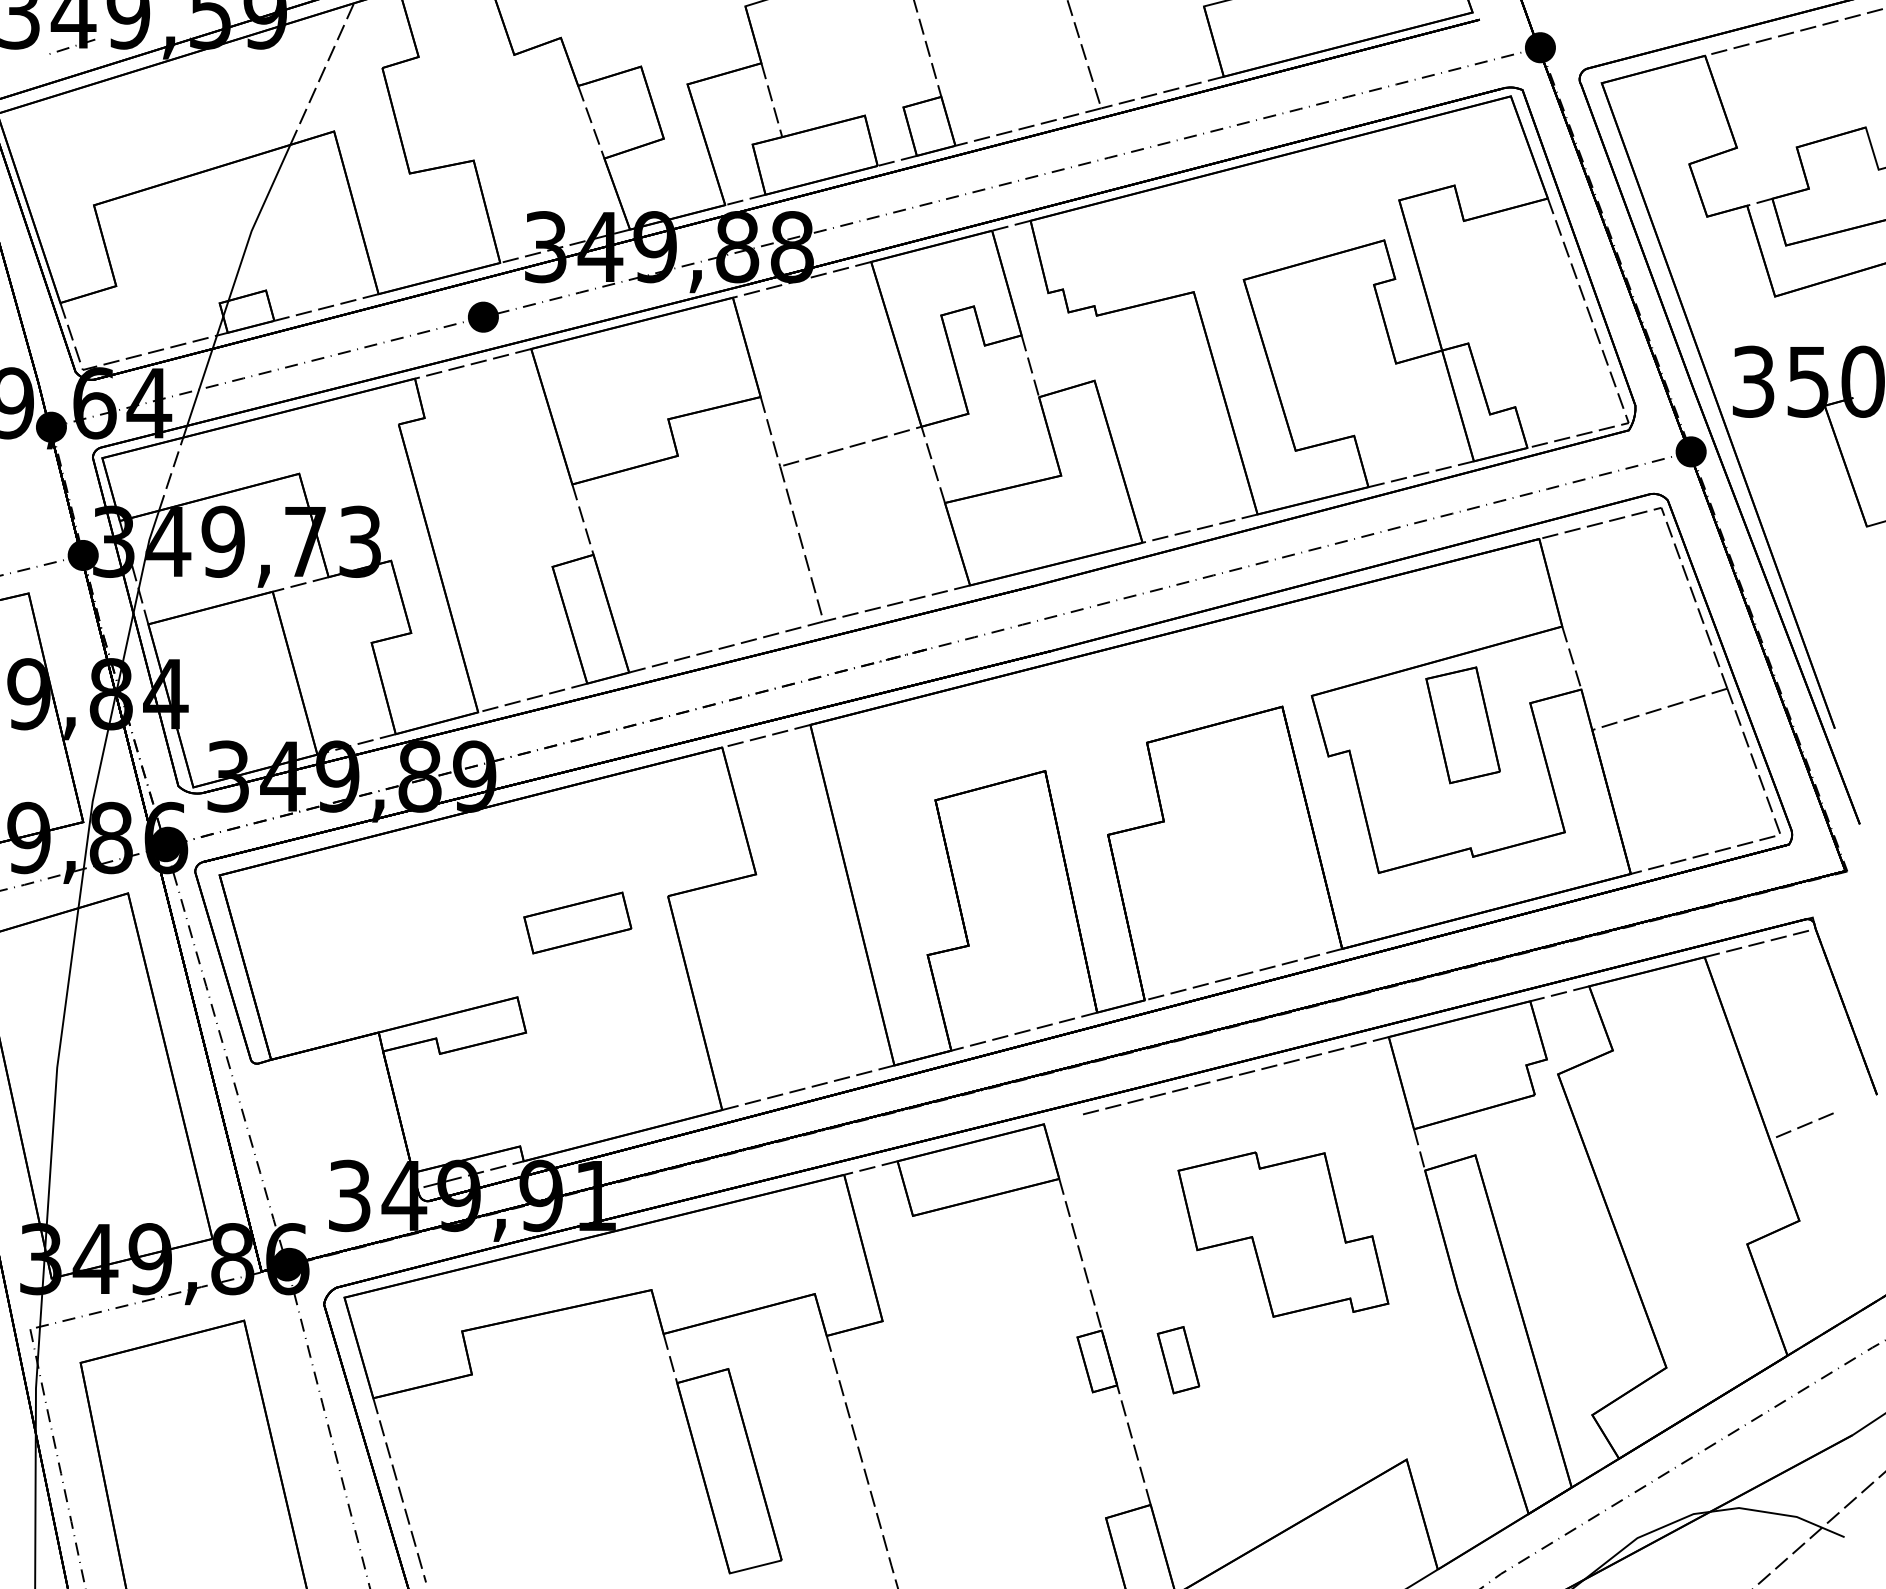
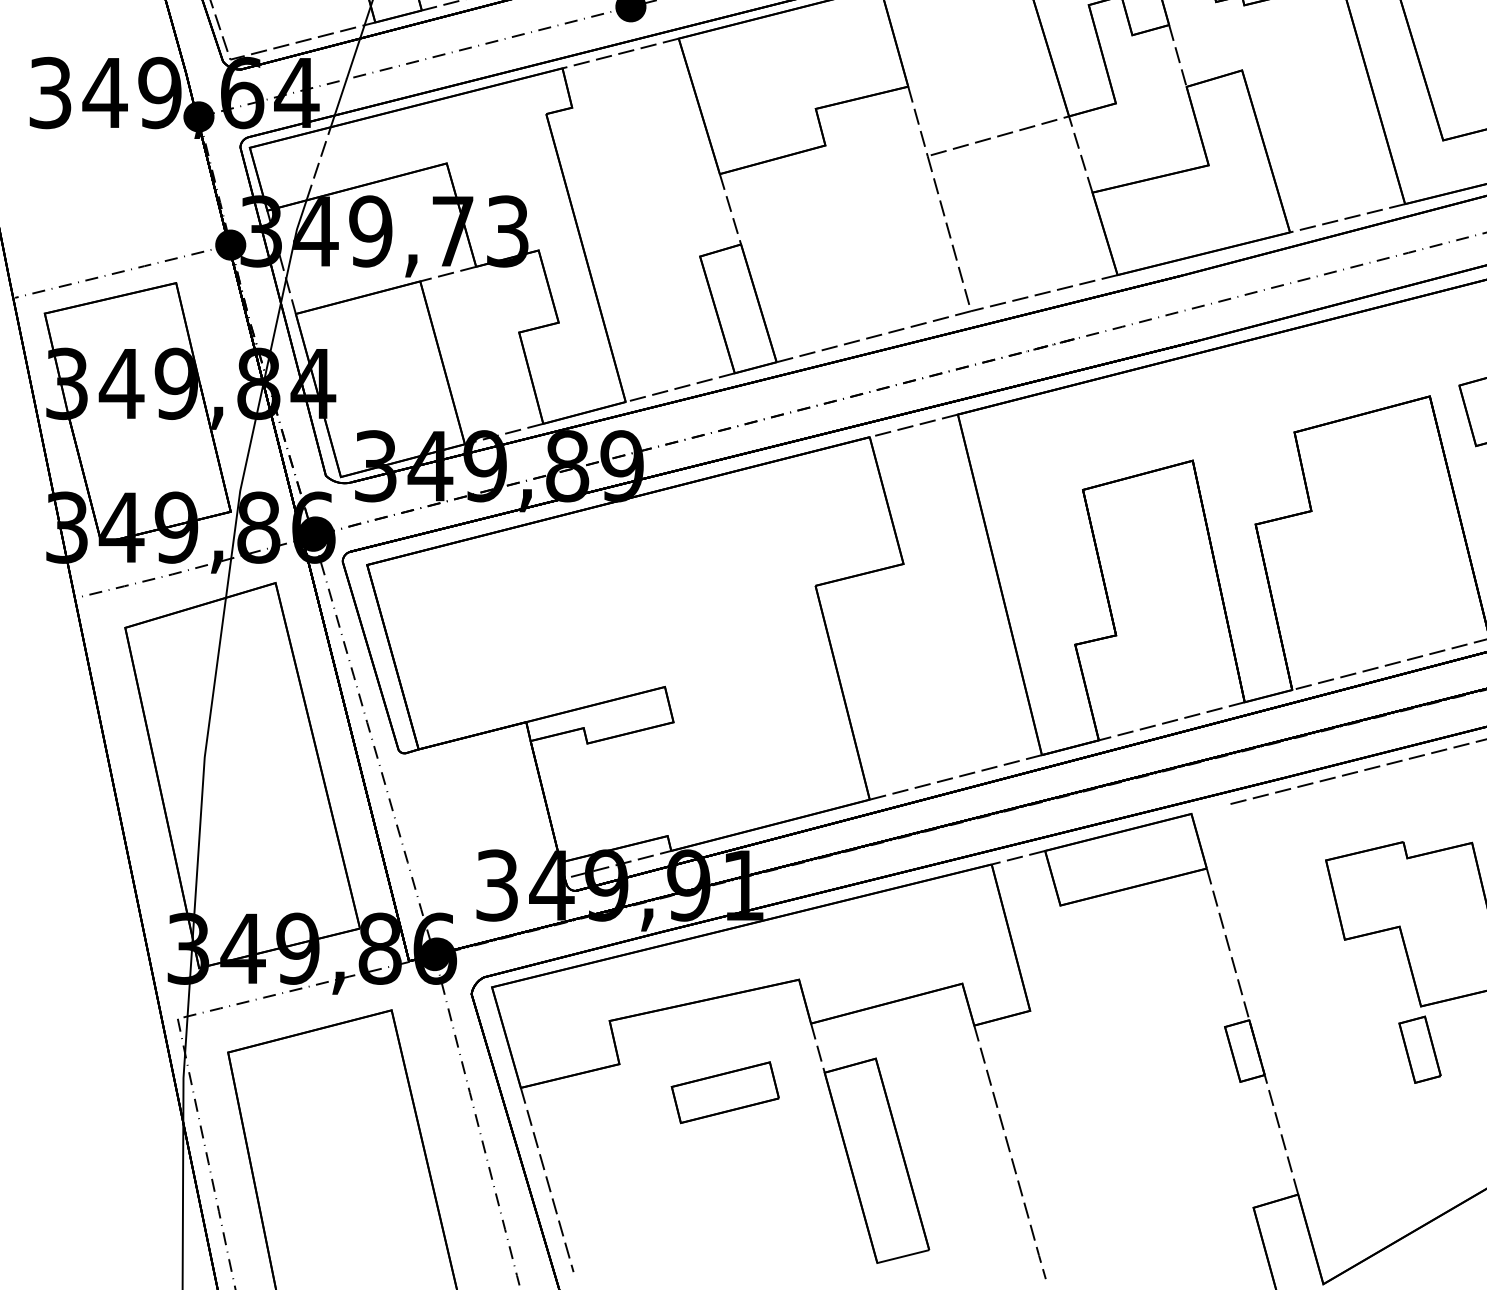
part: (577, 922) -> (725, 1092), moved
part: (1178, 1360) -> (1420, 1050), moved

